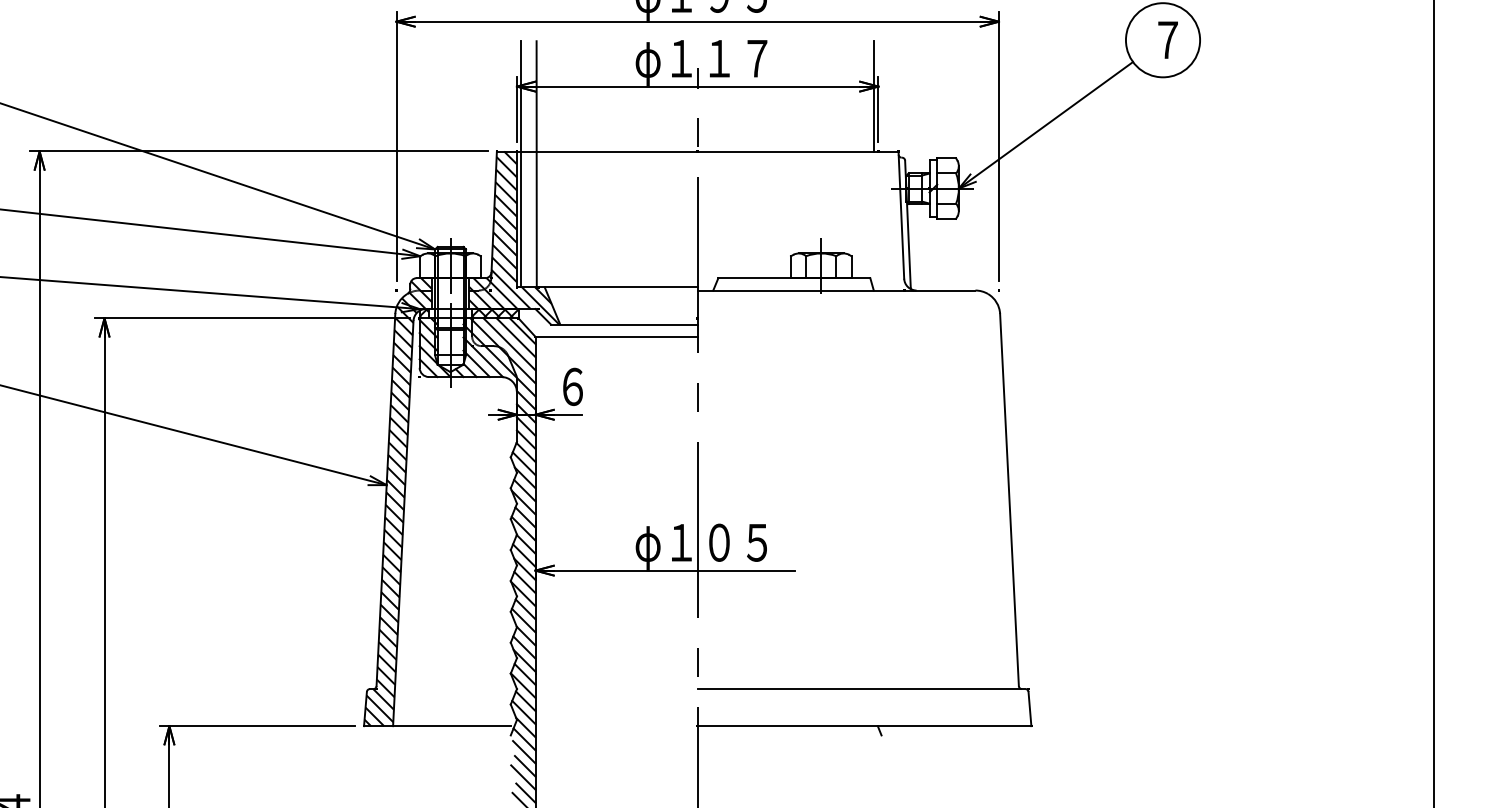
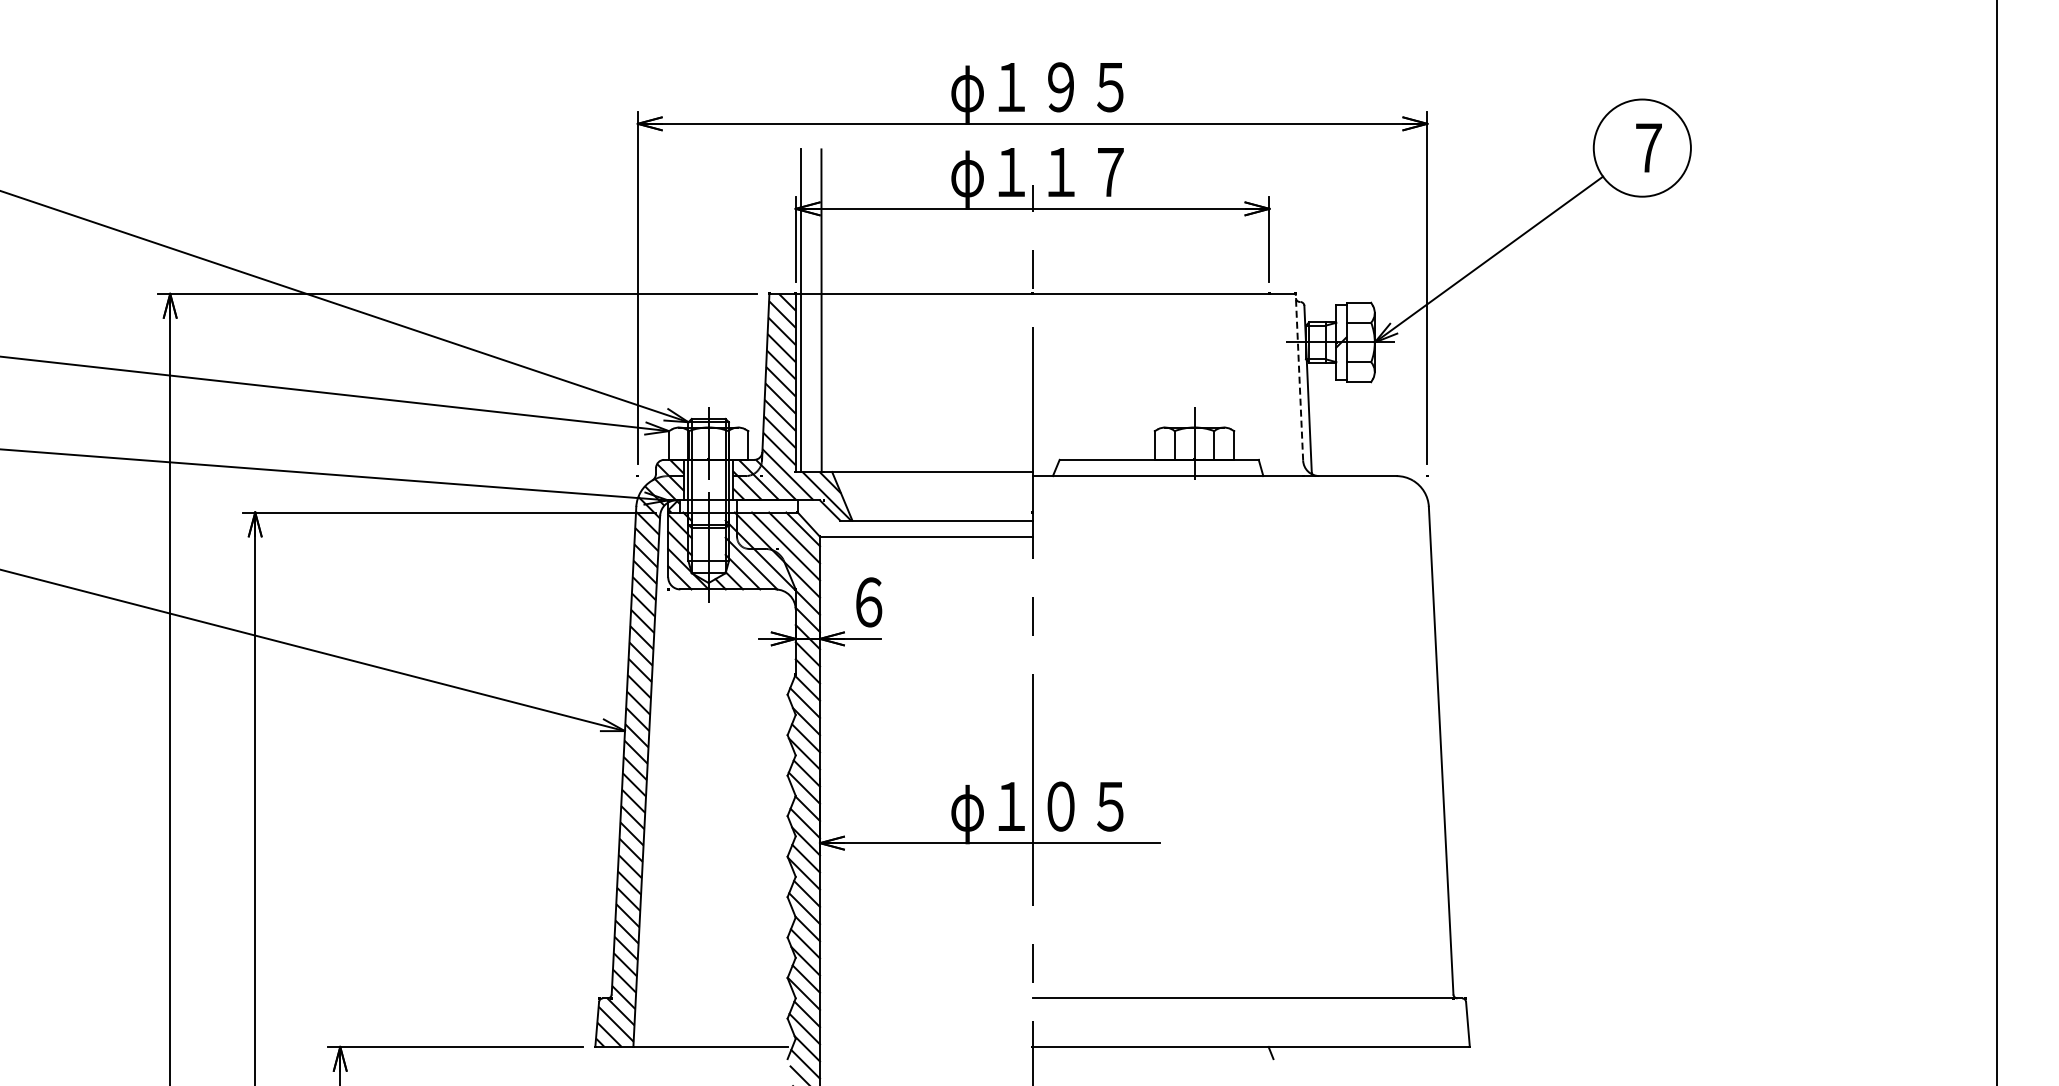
line: (873, 96) -> (1263, 221), removed
line: (901, 214) -> (1299, 376), solid -> dashed
hatch: (495, 313) -> (767, 506), removed

